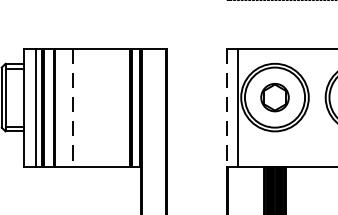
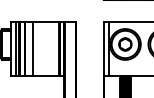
line: (73, 108) -> (33, 49), dashed -> solid
line: (227, 108) -> (103, 49), dashed -> solid

